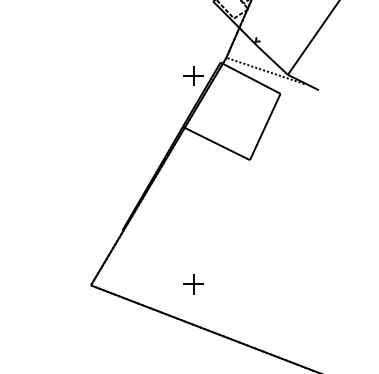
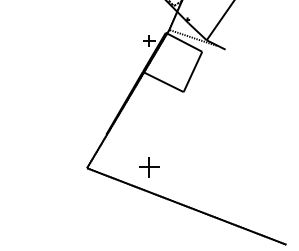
part: (193, 284) -> (149, 167), size x1.6

